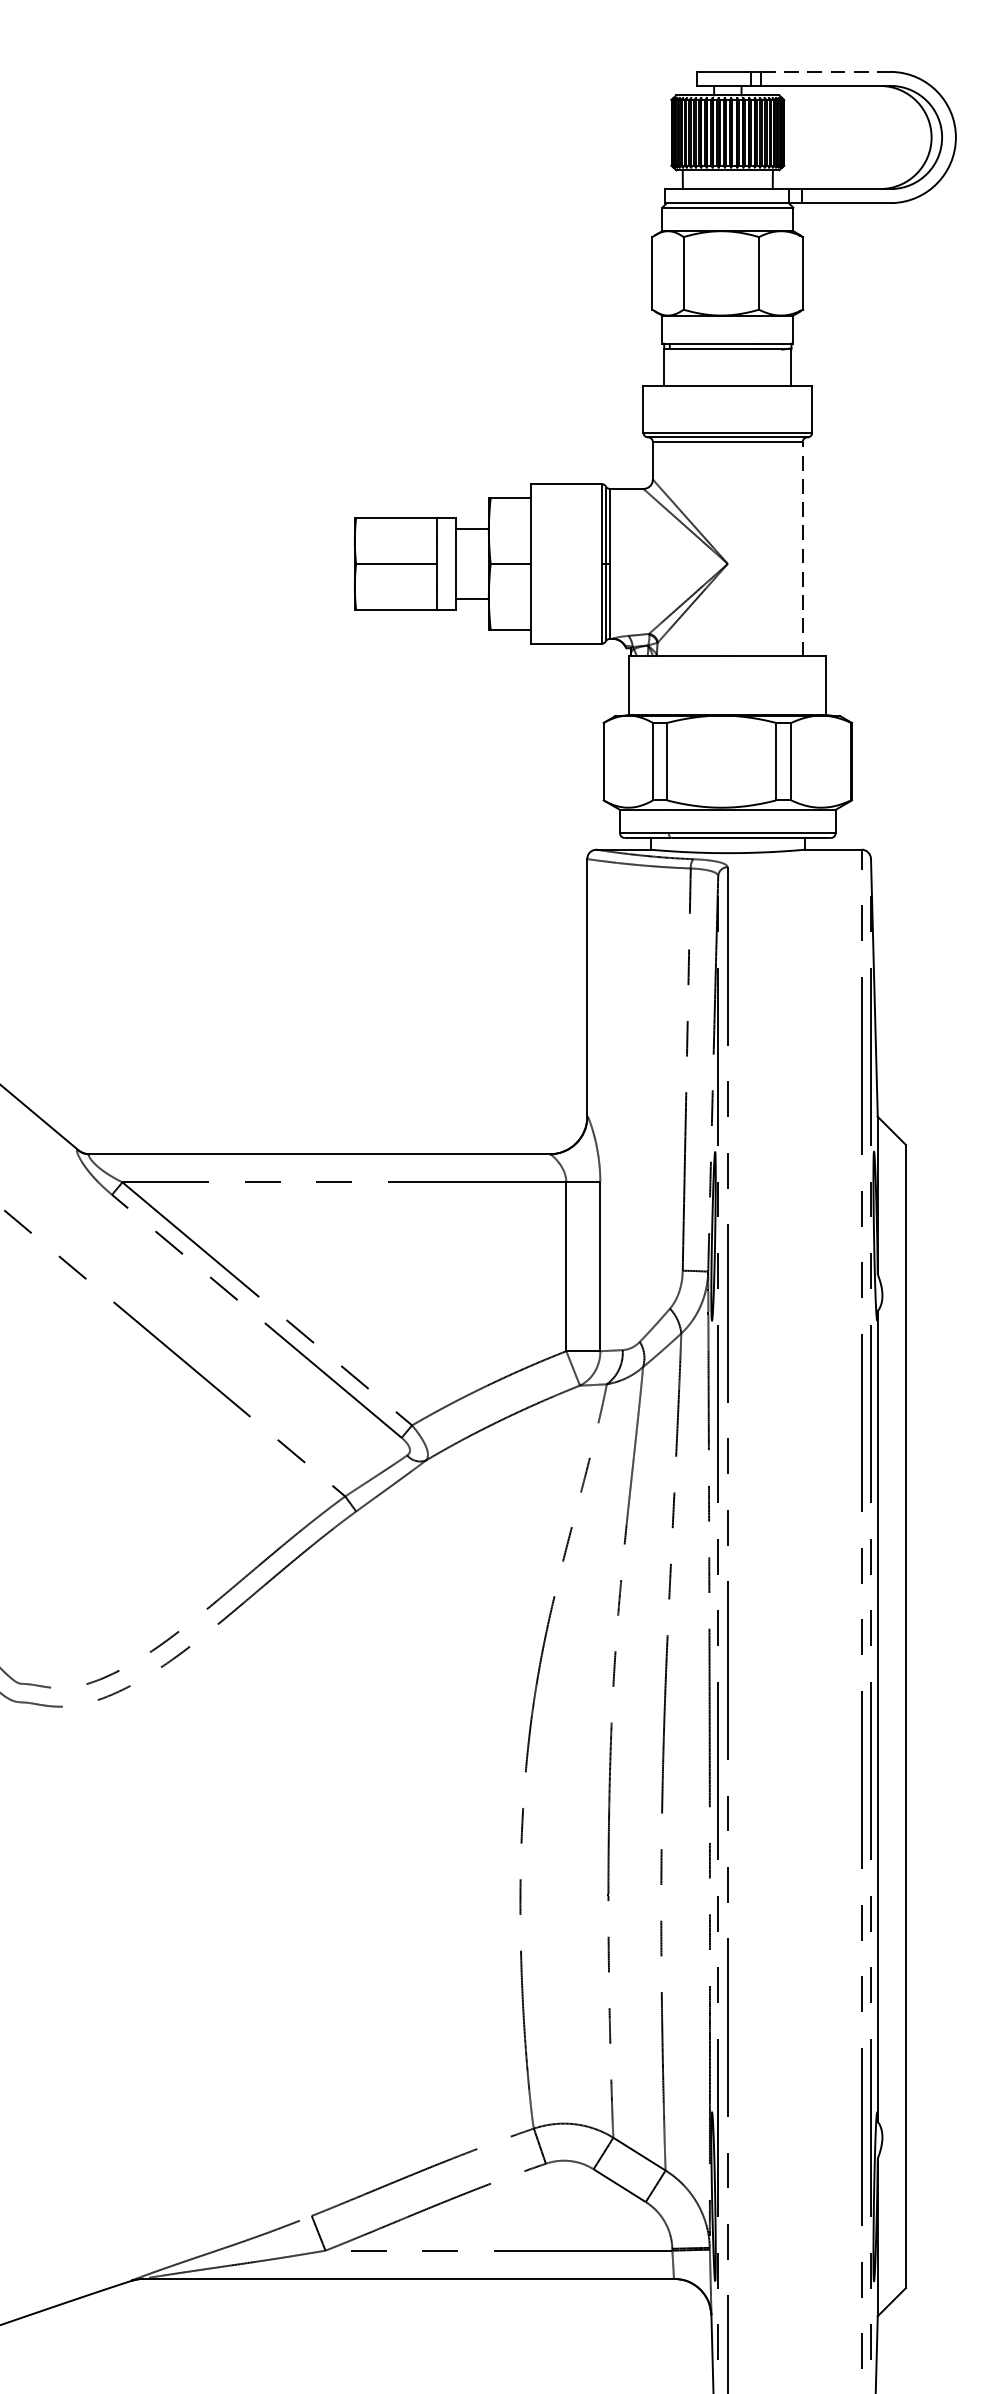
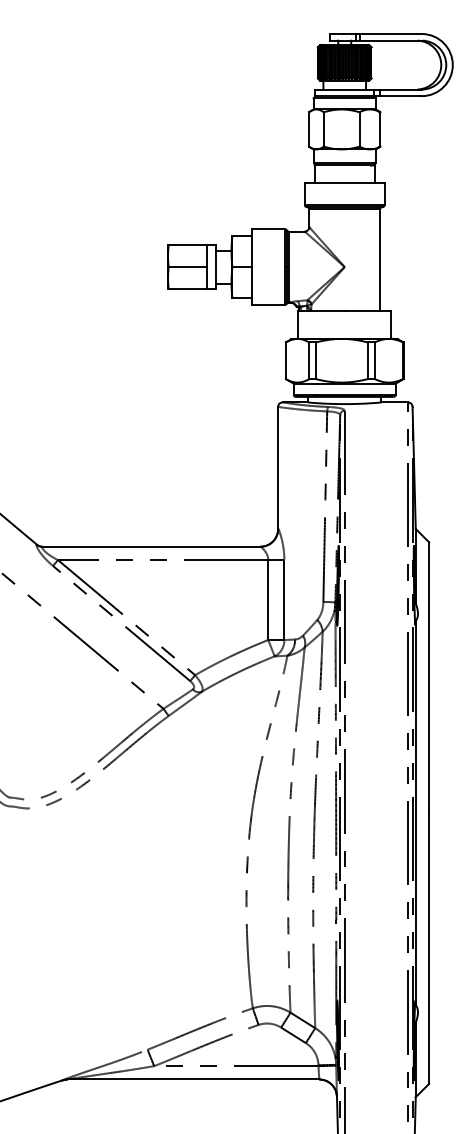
line: (826, 72) -> (391, 34), dashed -> solid
line: (803, 550) -> (380, 260), dashed -> solid

